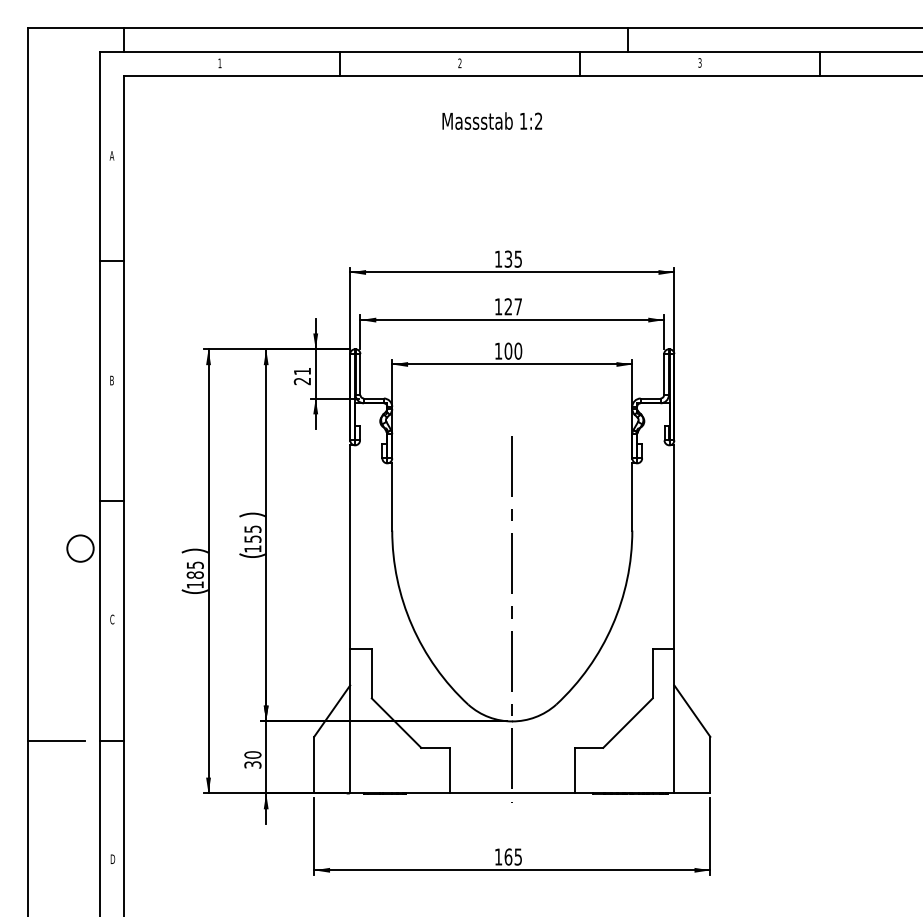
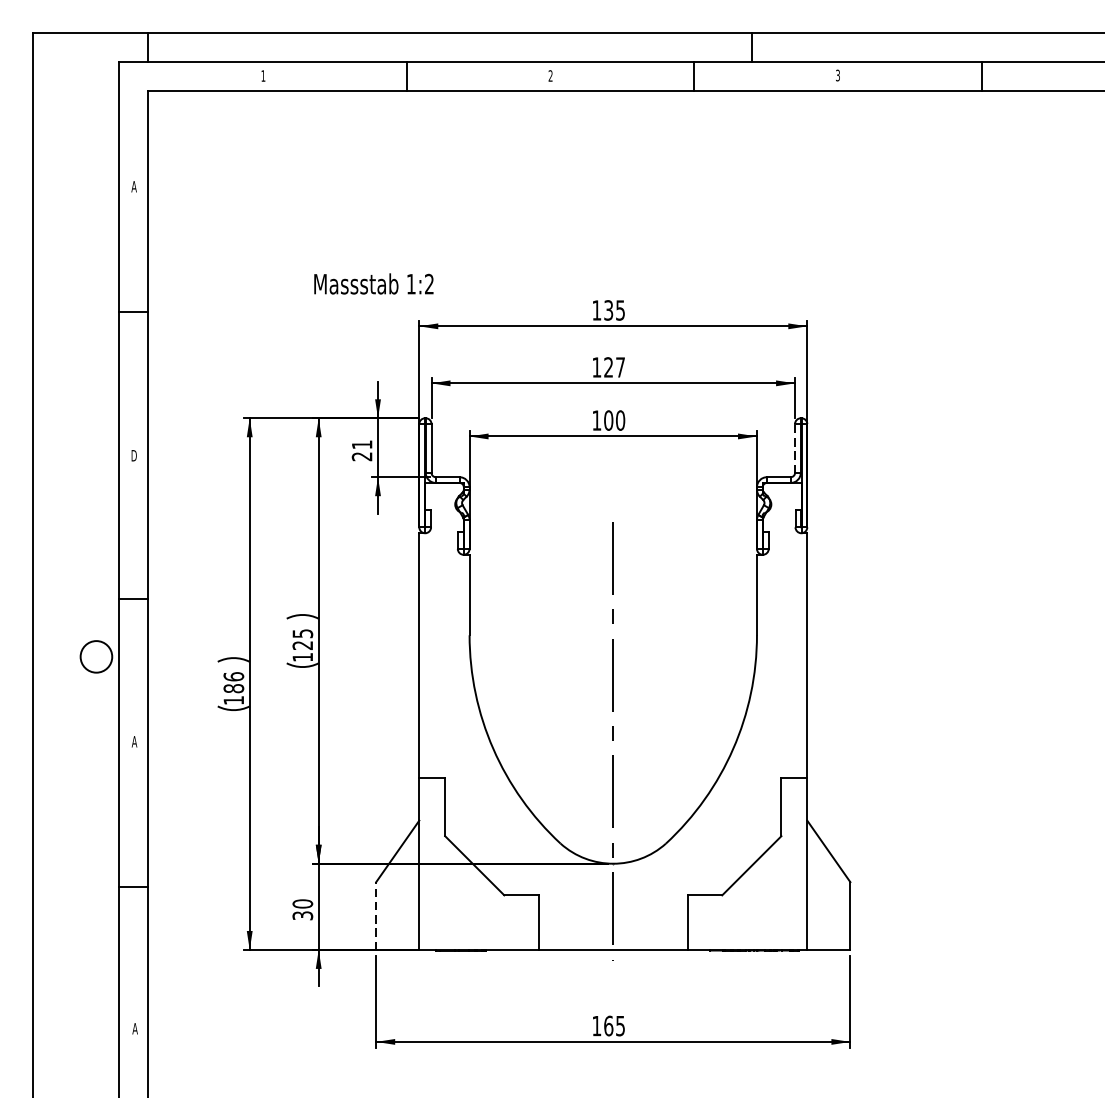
text: (492, 120) -> (374, 283), moved
line: (664, 374) -> (795, 448), solid -> dashed
text: (112, 380) -> (134, 455), B -> D
text: (252, 538) -> (302, 644), 155 -> 125
text: (194, 565) -> (232, 677), 185 -> 186
text: (112, 619) -> (134, 741), C -> A
line: (56, 740) -> (67, 886), removed
line: (314, 764) -> (376, 915), solid -> dashed
text: (112, 858) -> (134, 1027), D -> A

